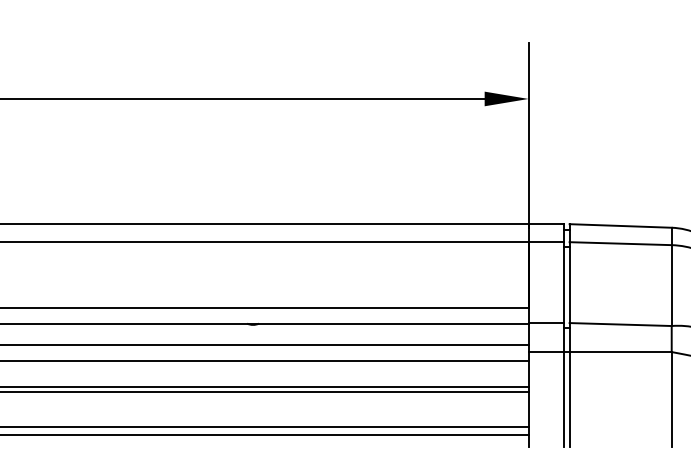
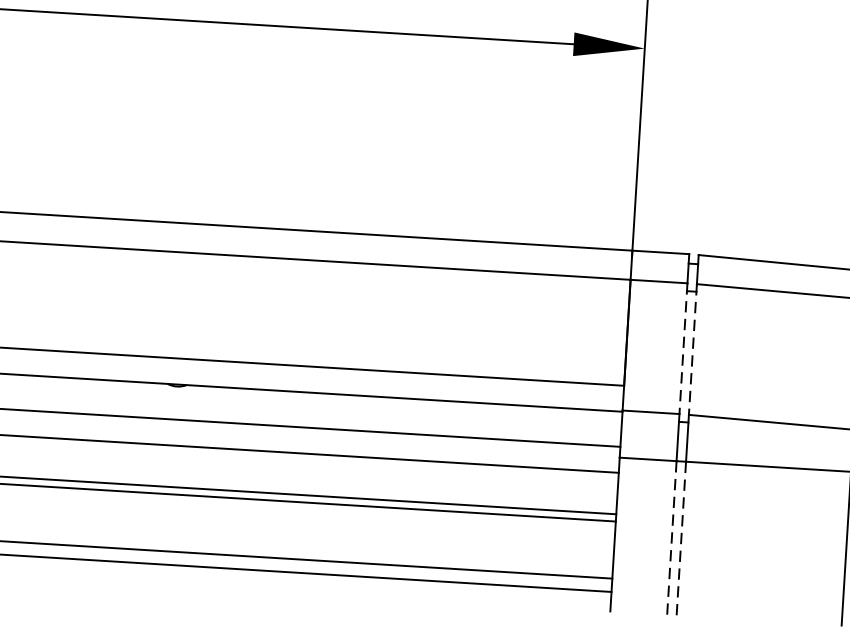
line: (563, 282) -> (683, 348), solid -> dashed
line: (569, 283) -> (692, 350), solid -> dashed
line: (563, 399) -> (671, 537), solid -> dashed
line: (569, 399) -> (681, 538), solid -> dashed

